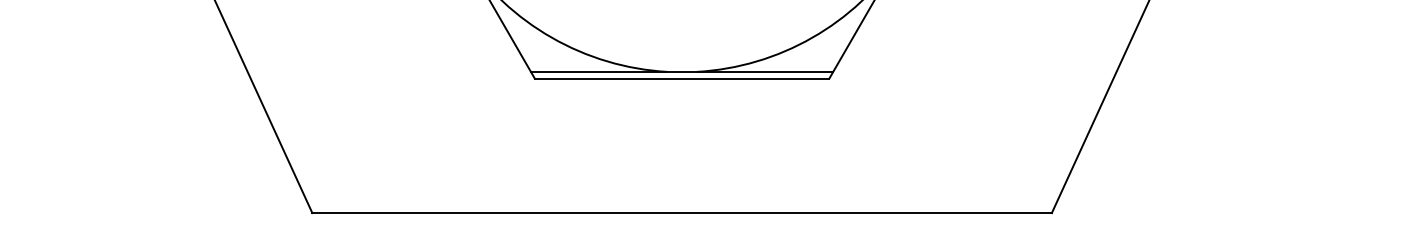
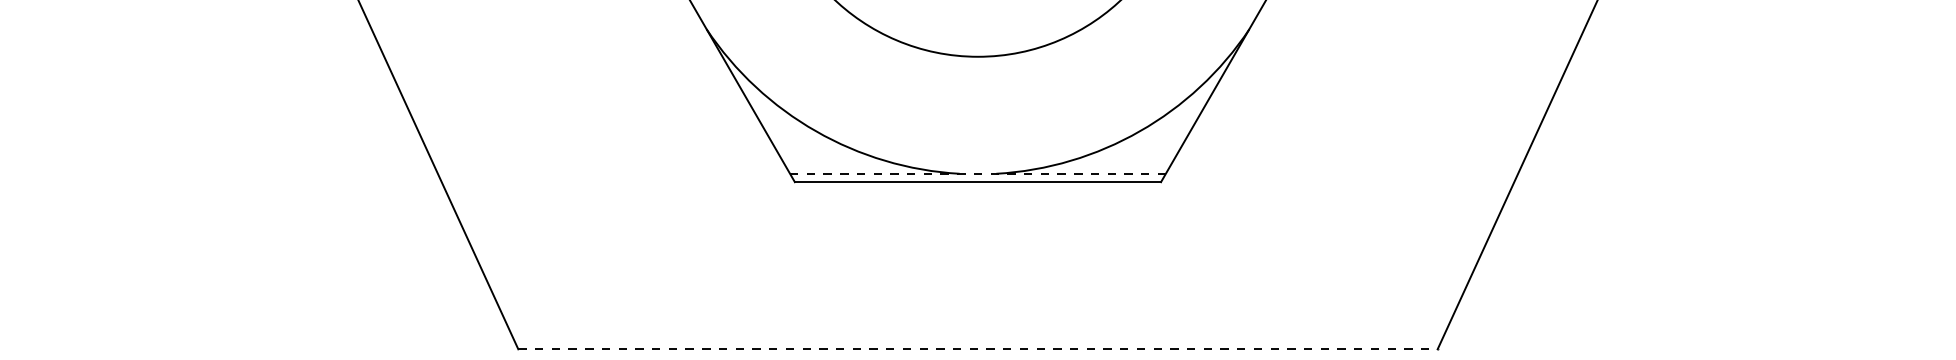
line: (681, 71) -> (977, 173), solid -> dashed
line: (682, 213) -> (978, 349), solid -> dashed

